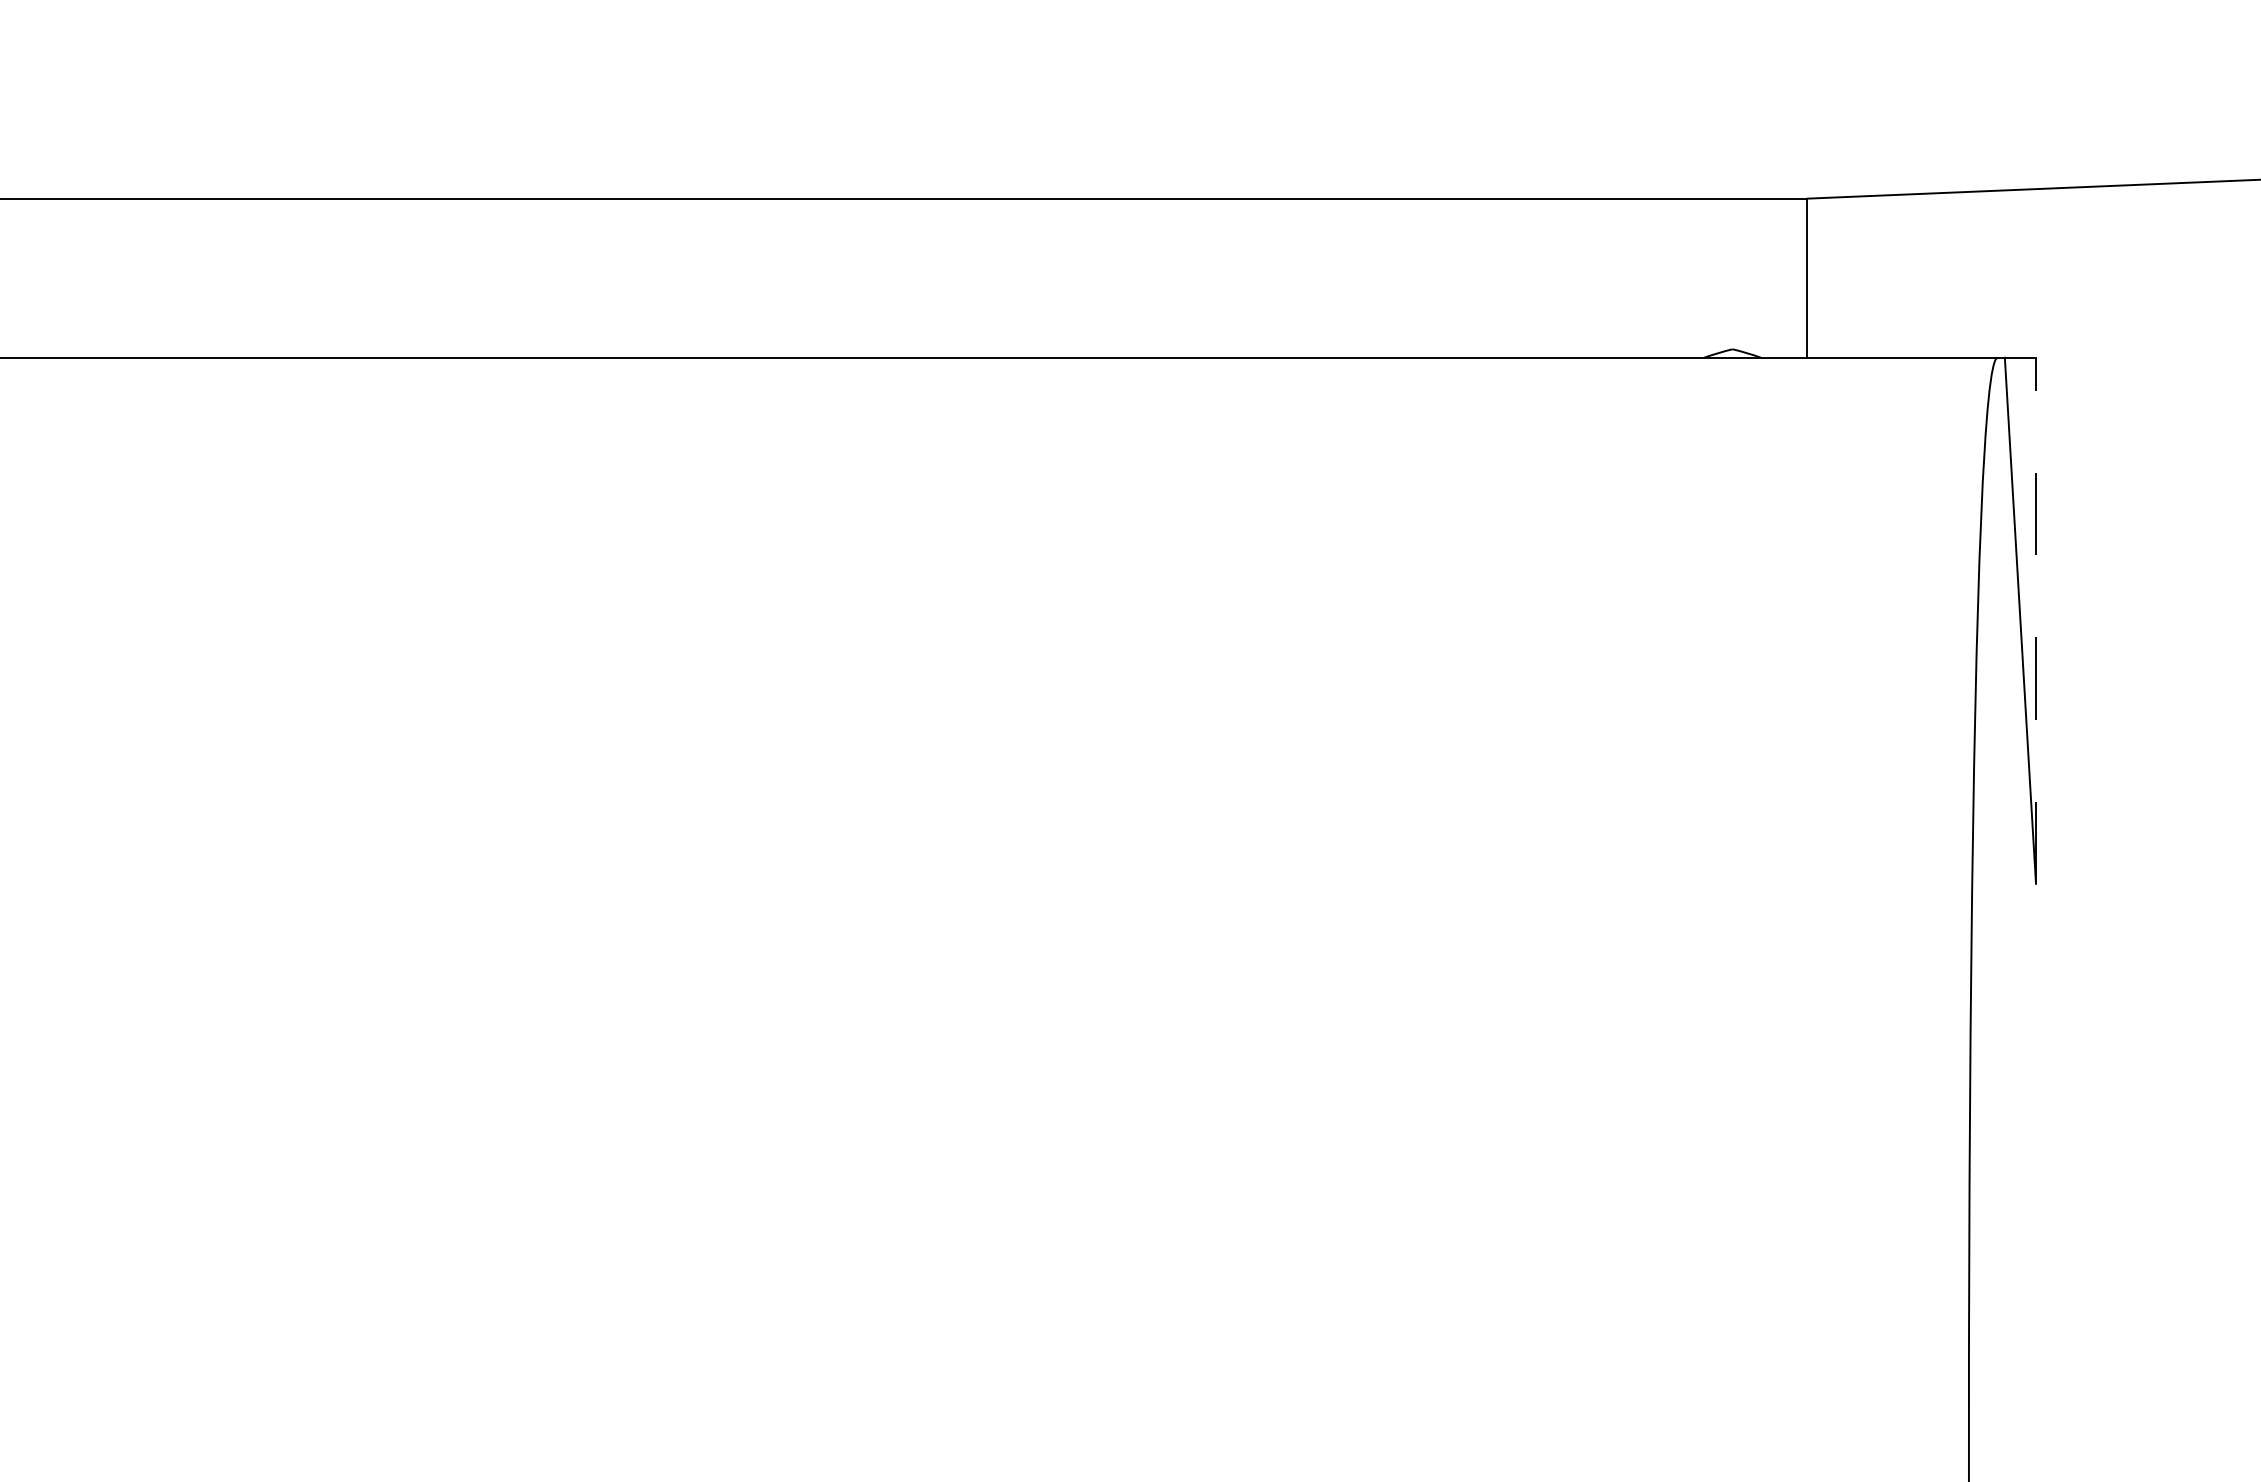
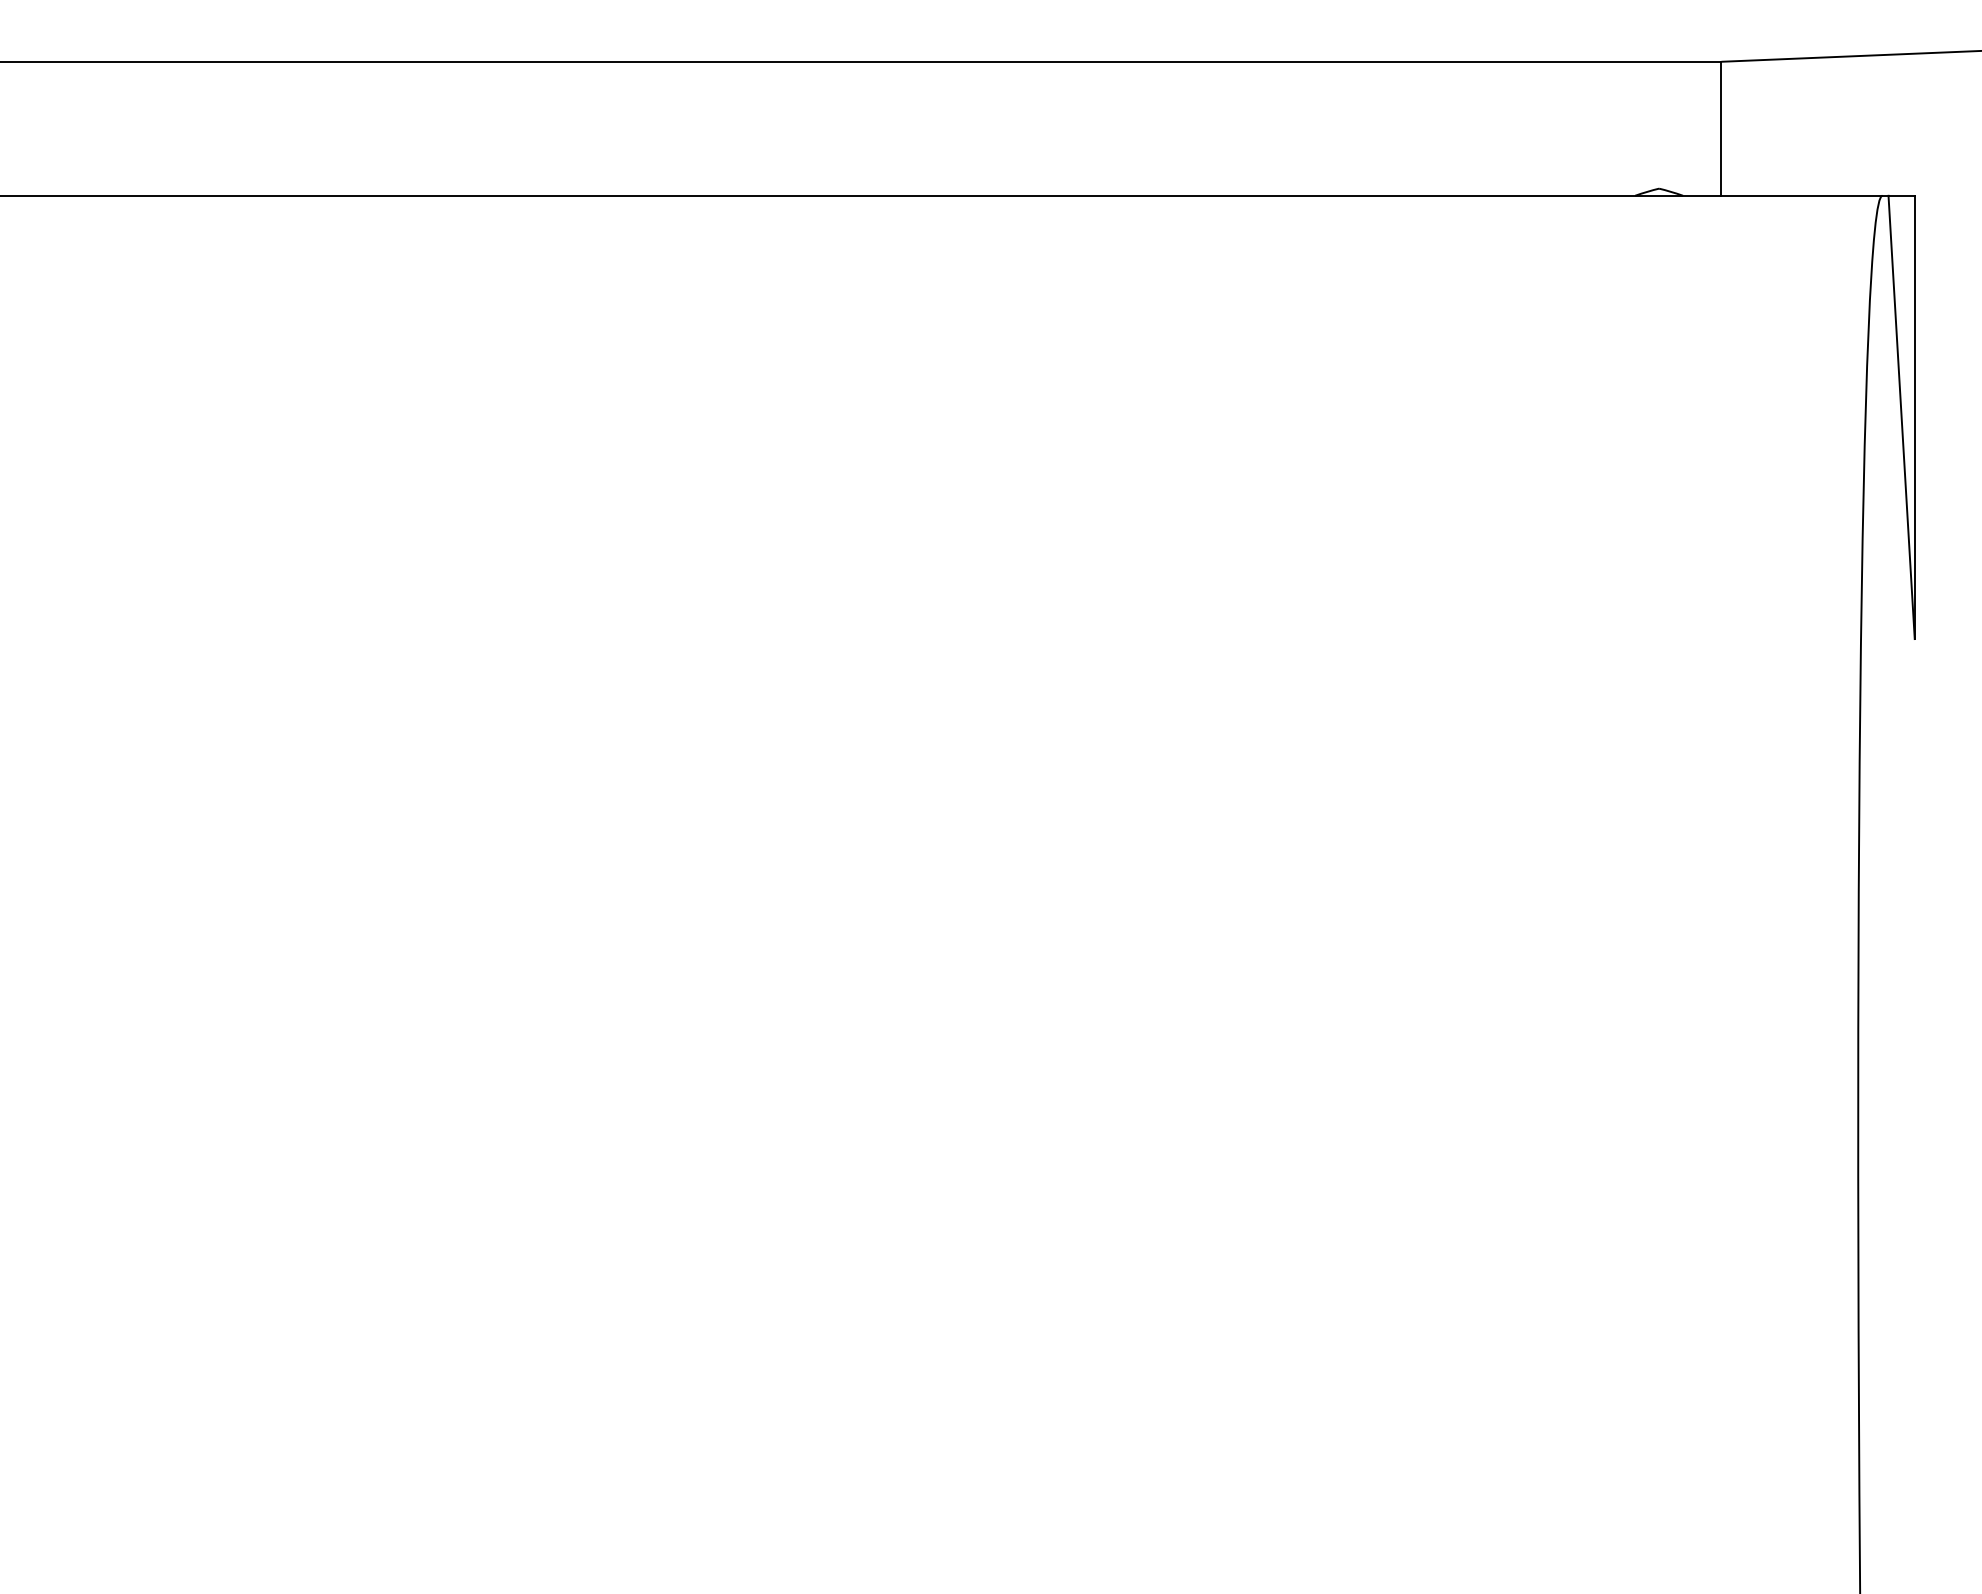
line: (2035, 620) -> (1914, 417), dashed -> solid

